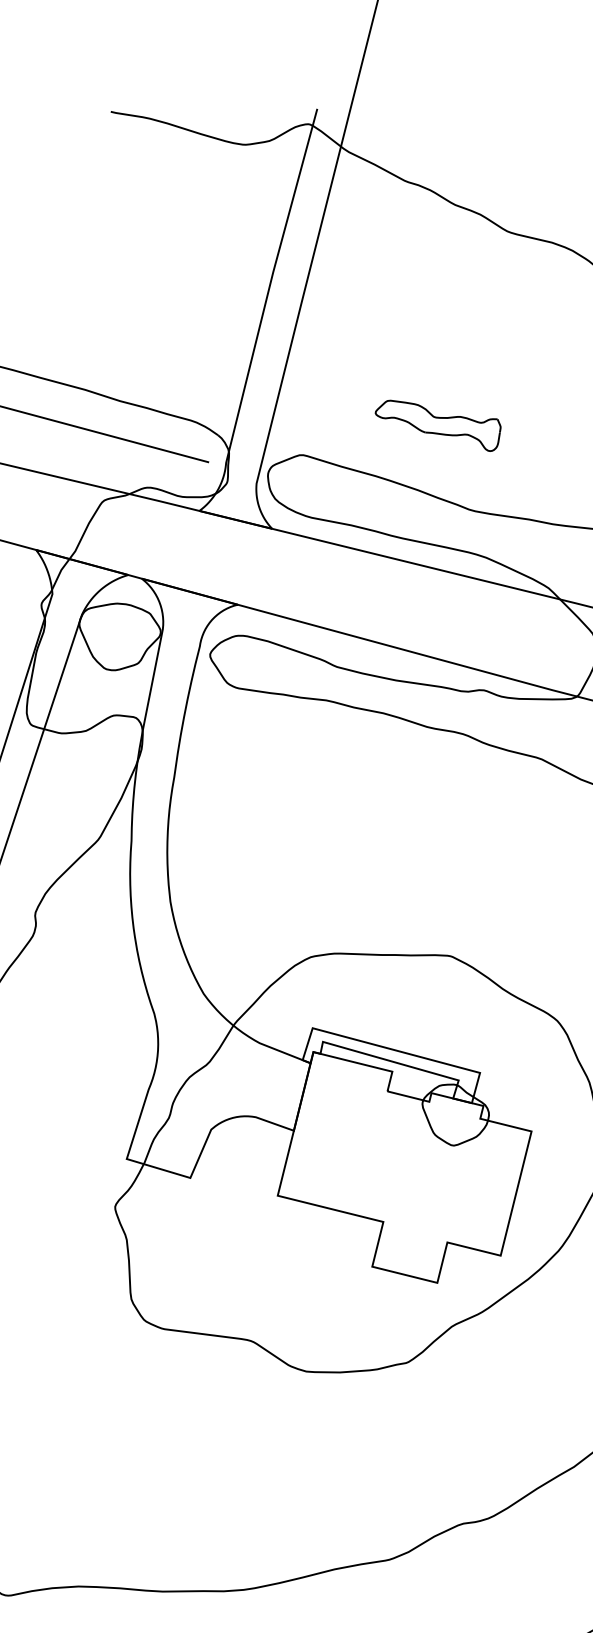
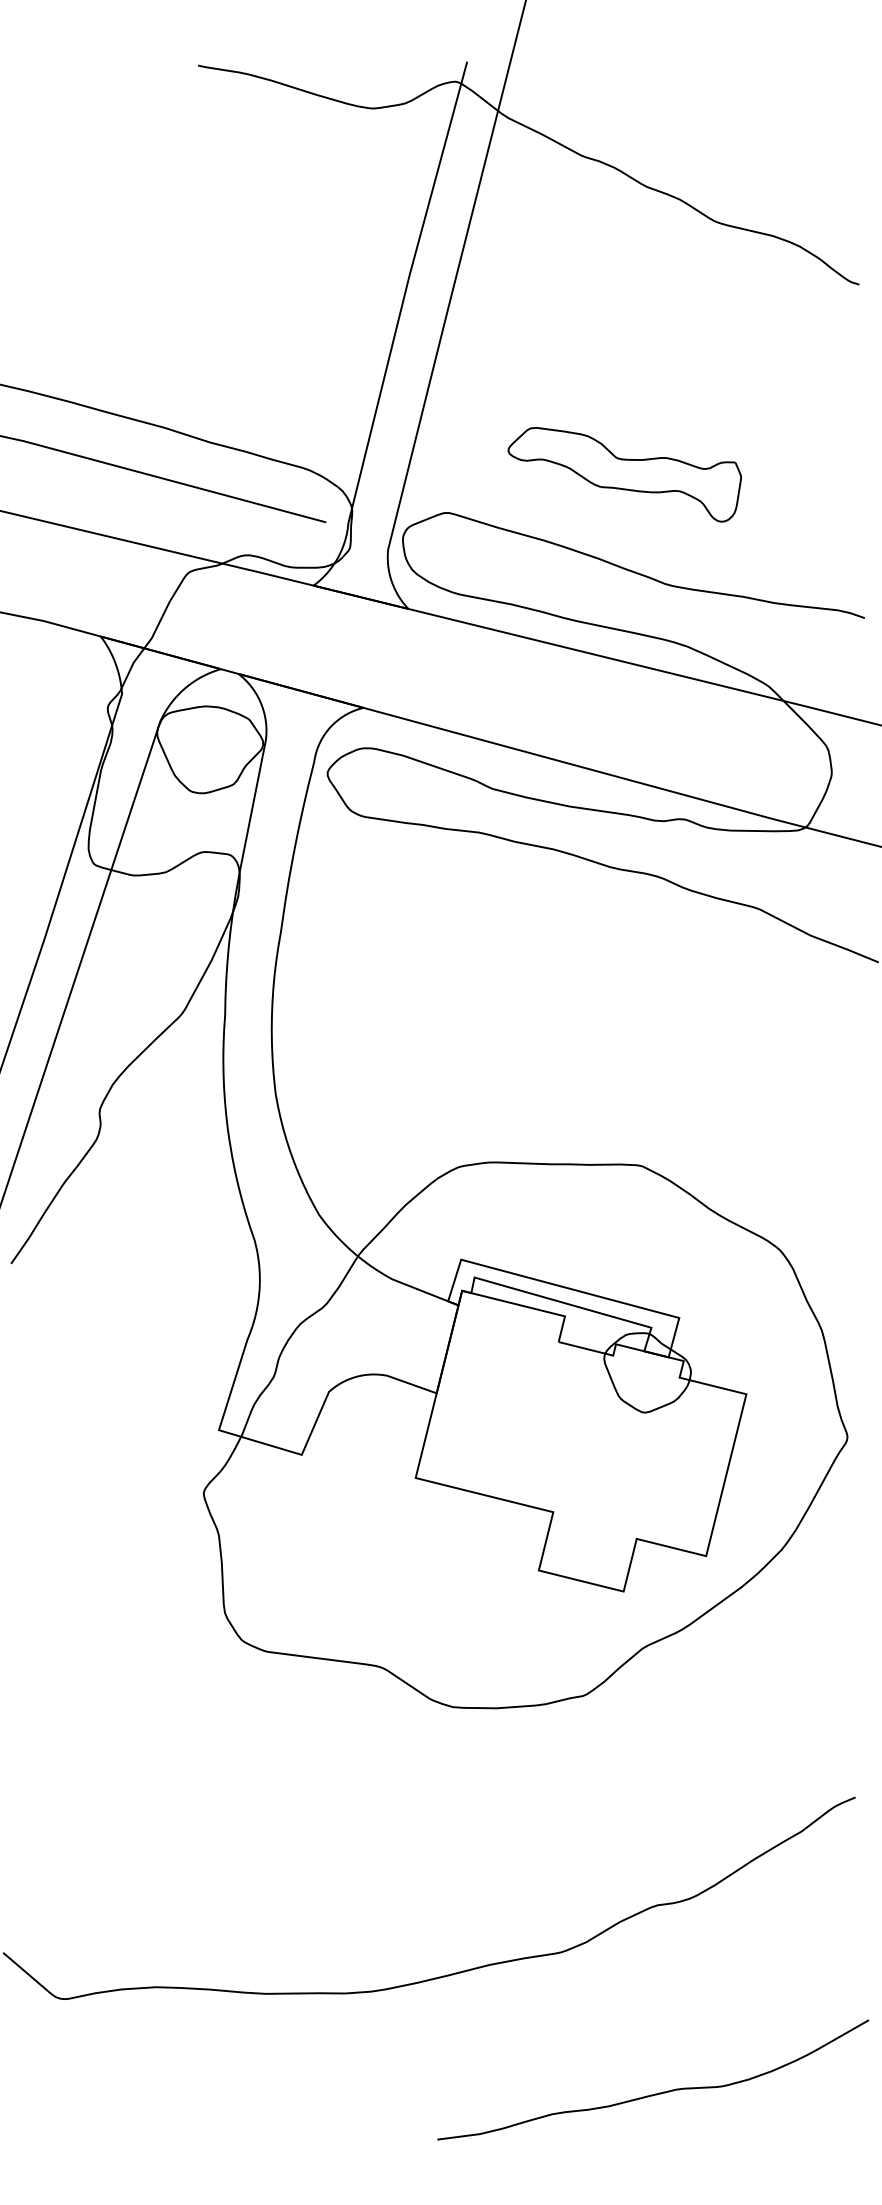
part: (438, 425) -> (624, 474), size x1.43

